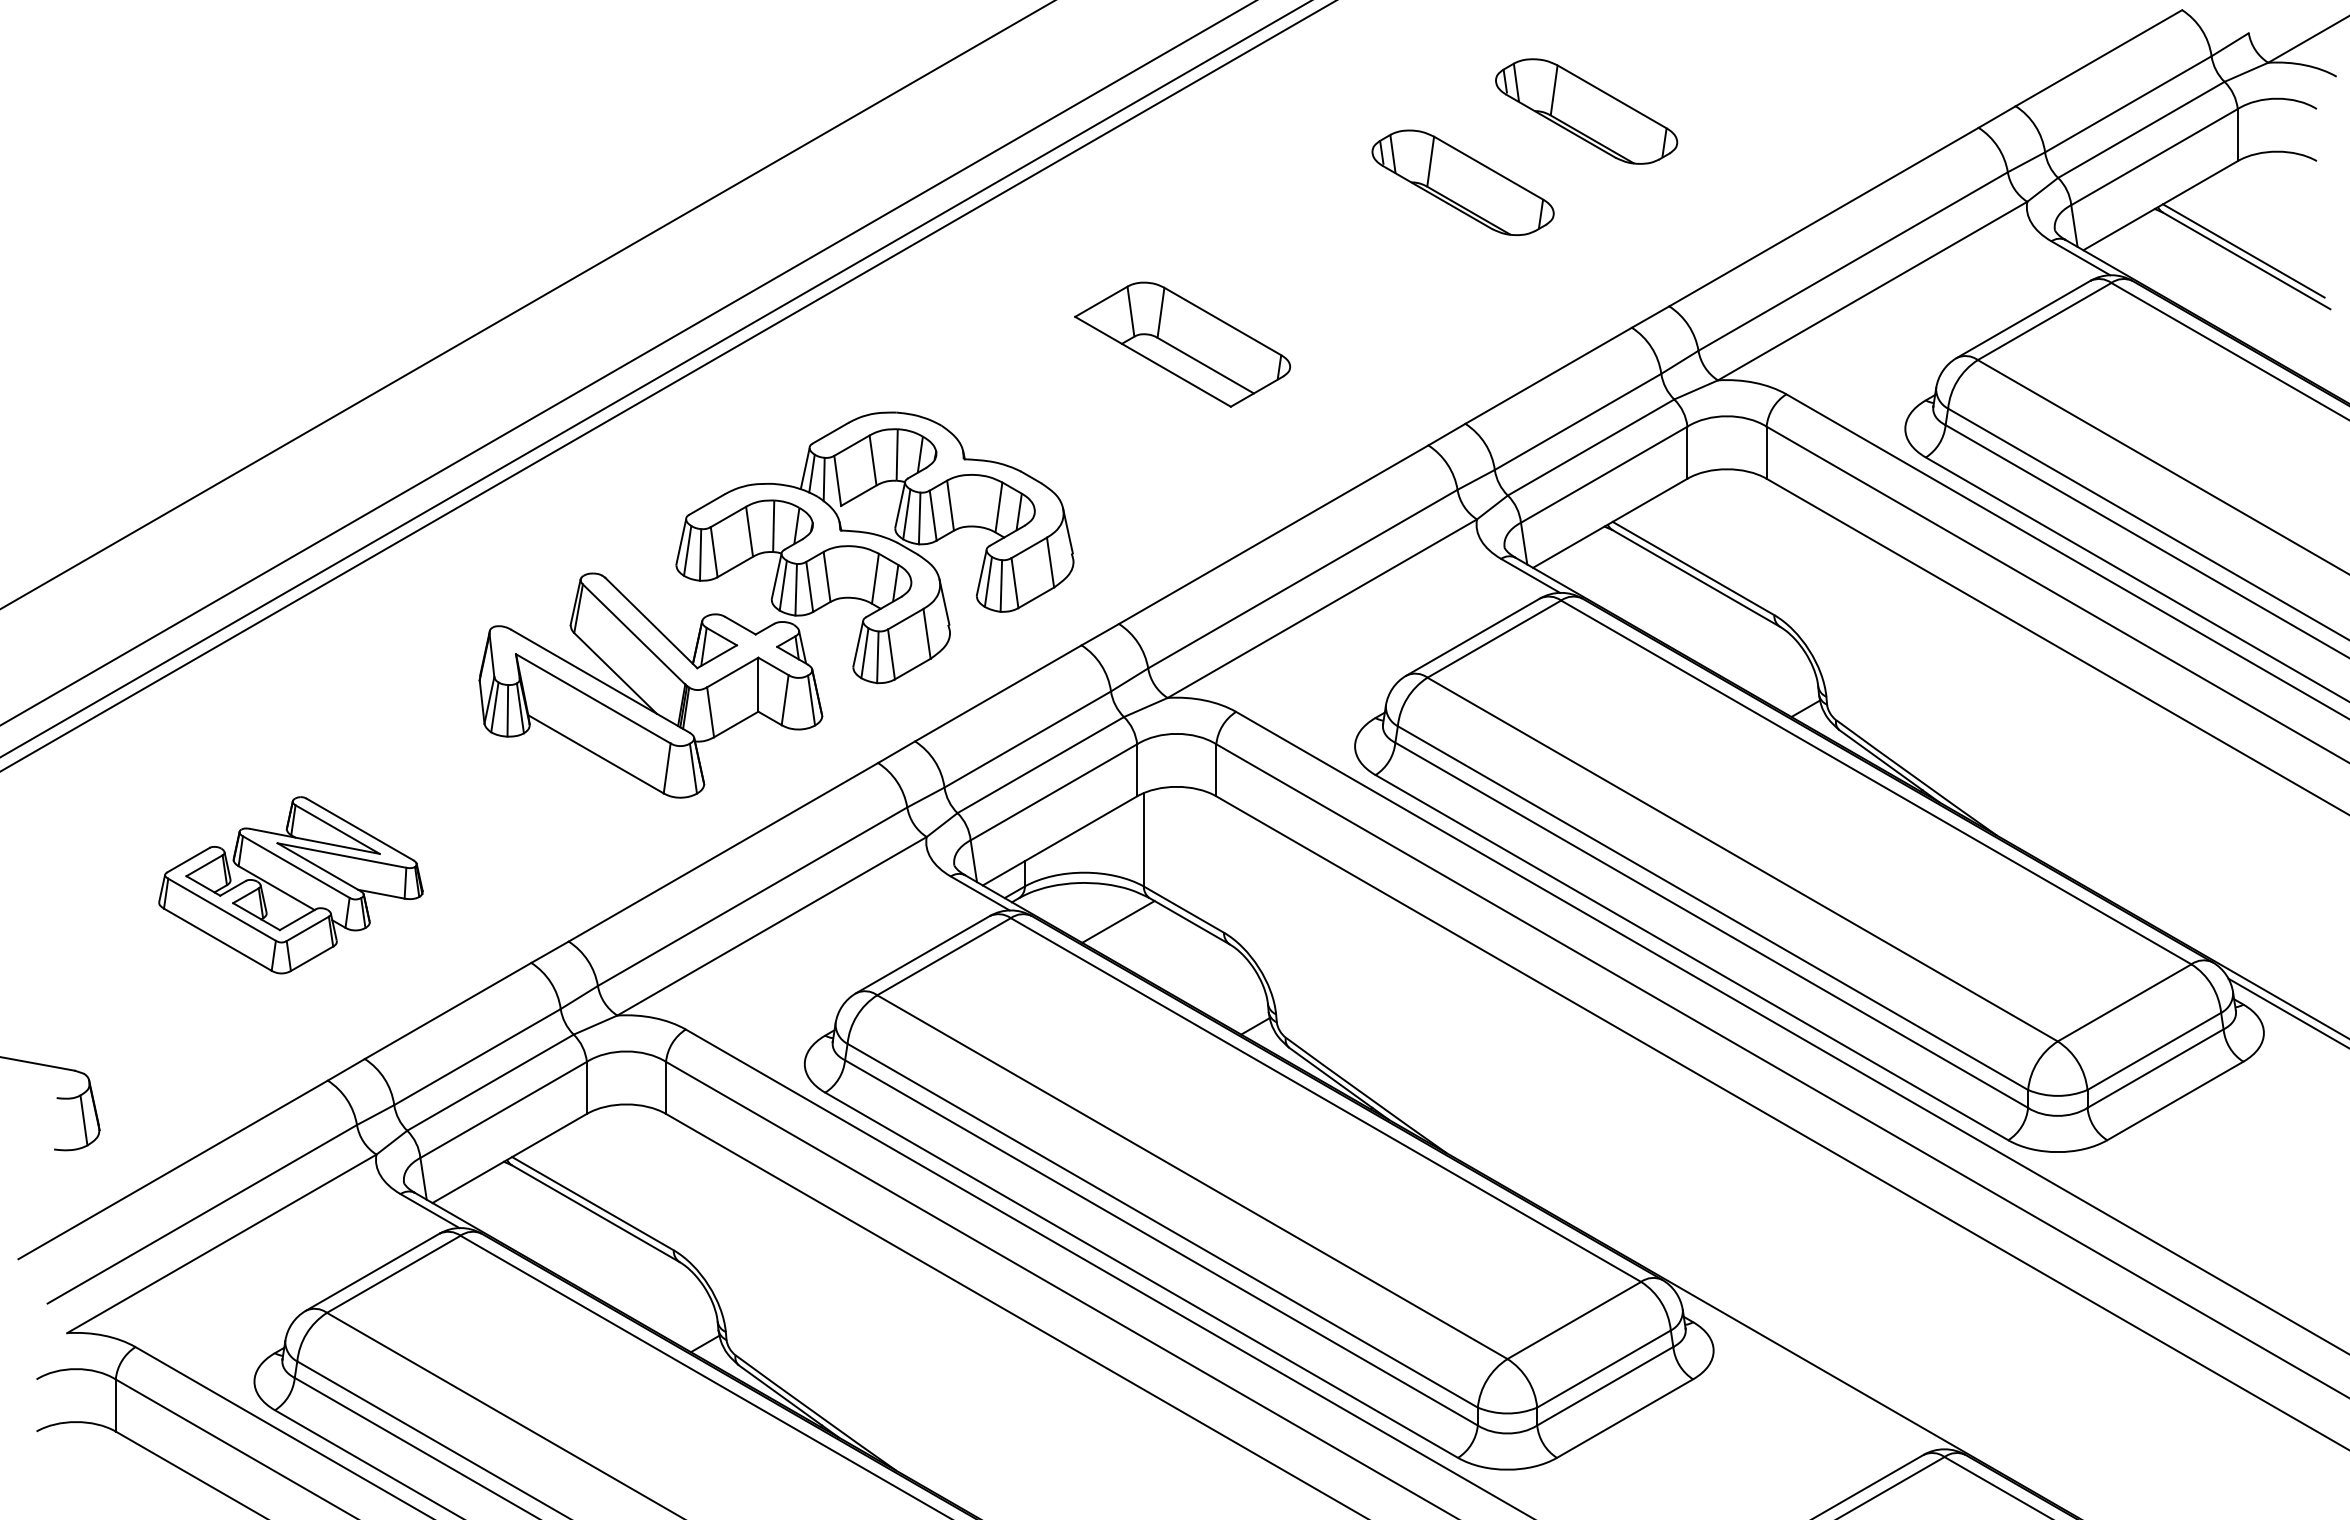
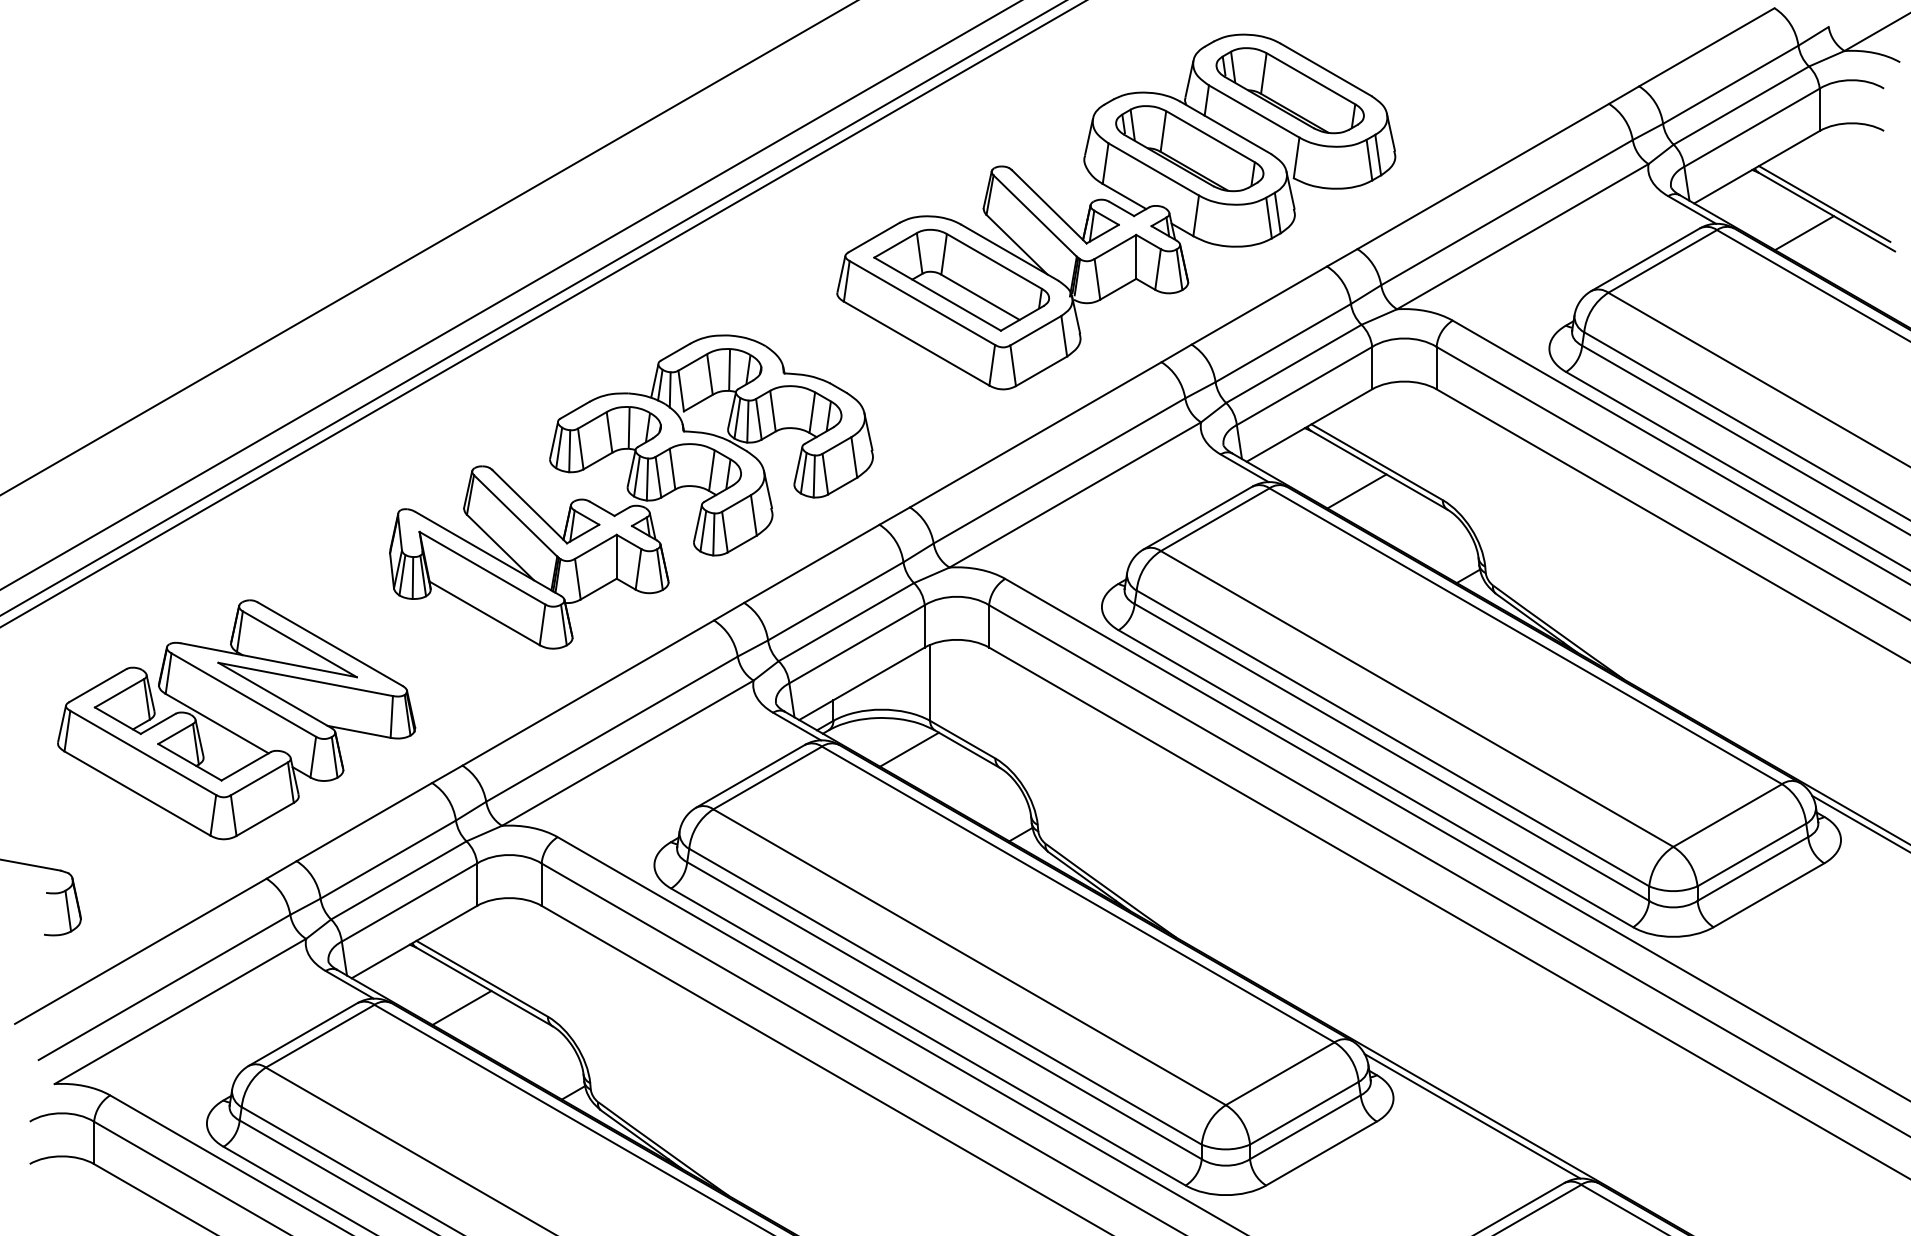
part: (1372, 260) -> (1116, 211), added
line: (2218, 286) -> (1804, 232), added
line: (1668, 604) -> (1356, 491), added
part: (290, 885) -> (236, 720), size x1.67
line: (567, 1239) -> (461, 1007), added
line: (1810, 1372) -> (1472, 1116), added

